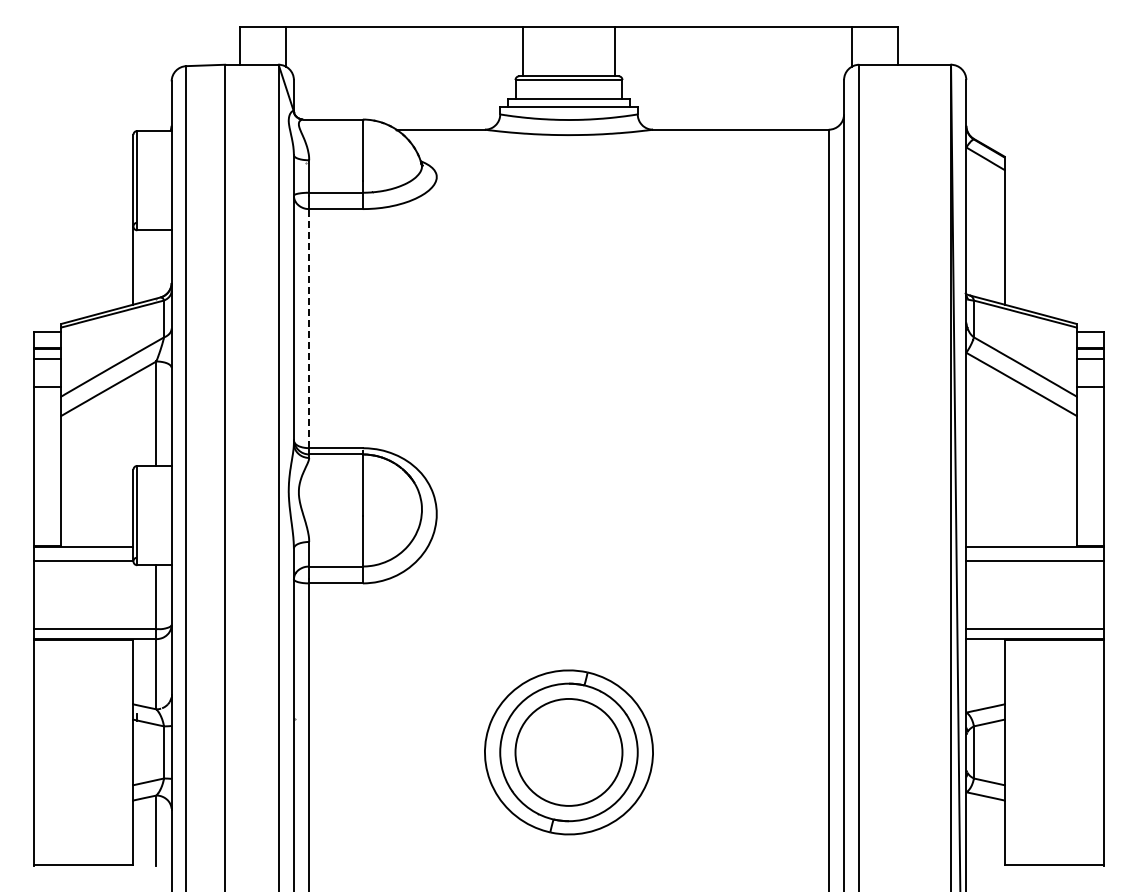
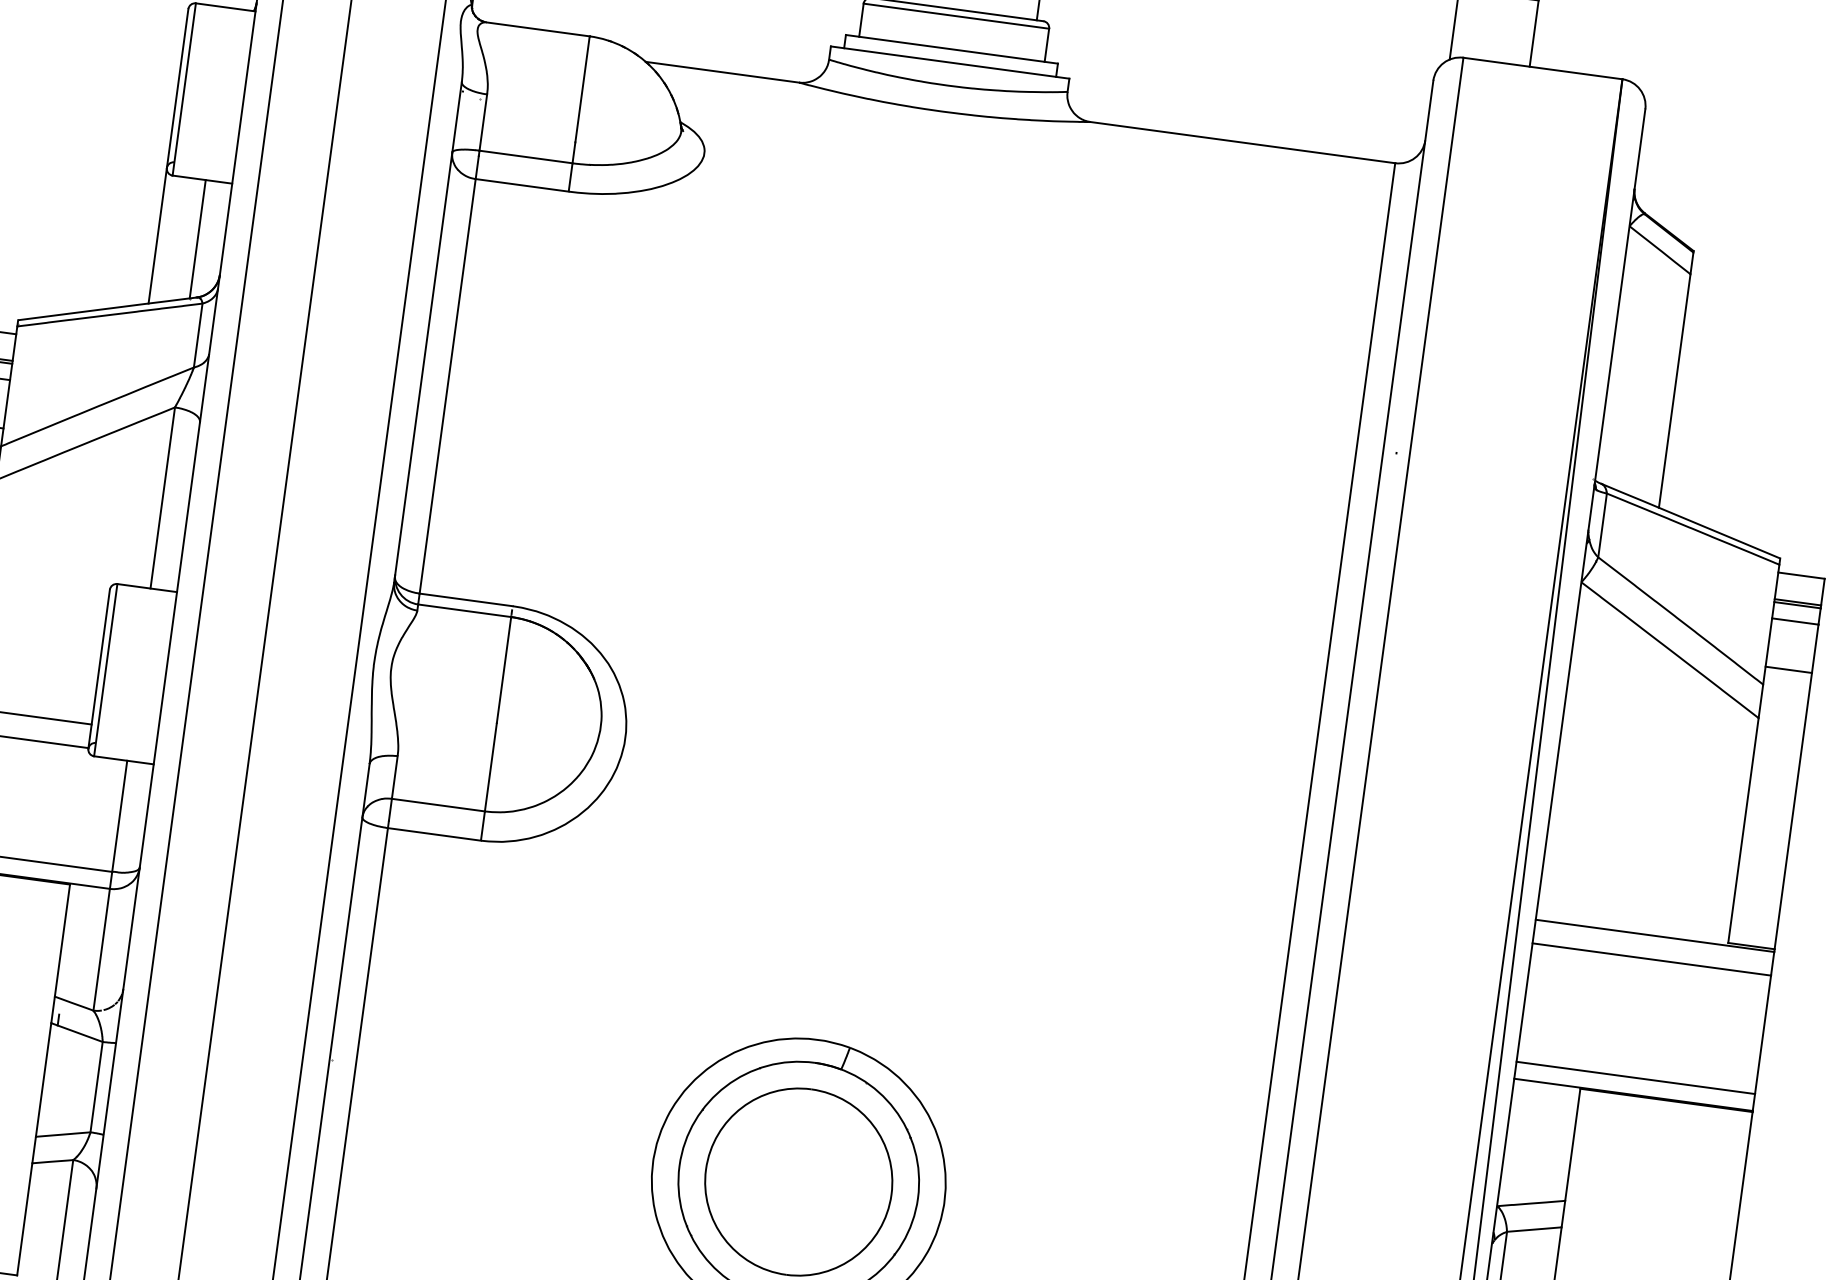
line: (156, 264) -> (197, 239), added
line: (309, 328) -> (448, 386), dashed -> solid

